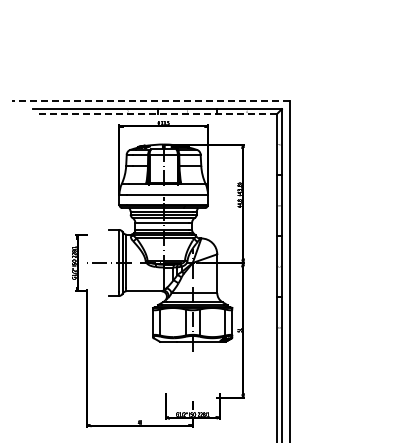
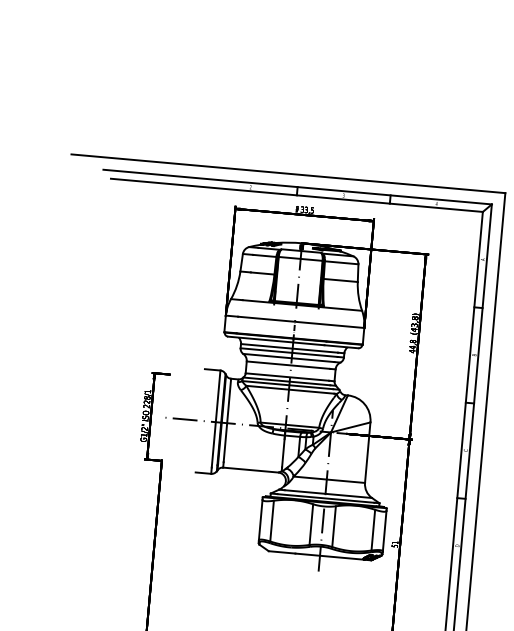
line: (151, 101) -> (288, 174), dashed -> solid
line: (157, 114) -> (296, 195), dashed -> solid

